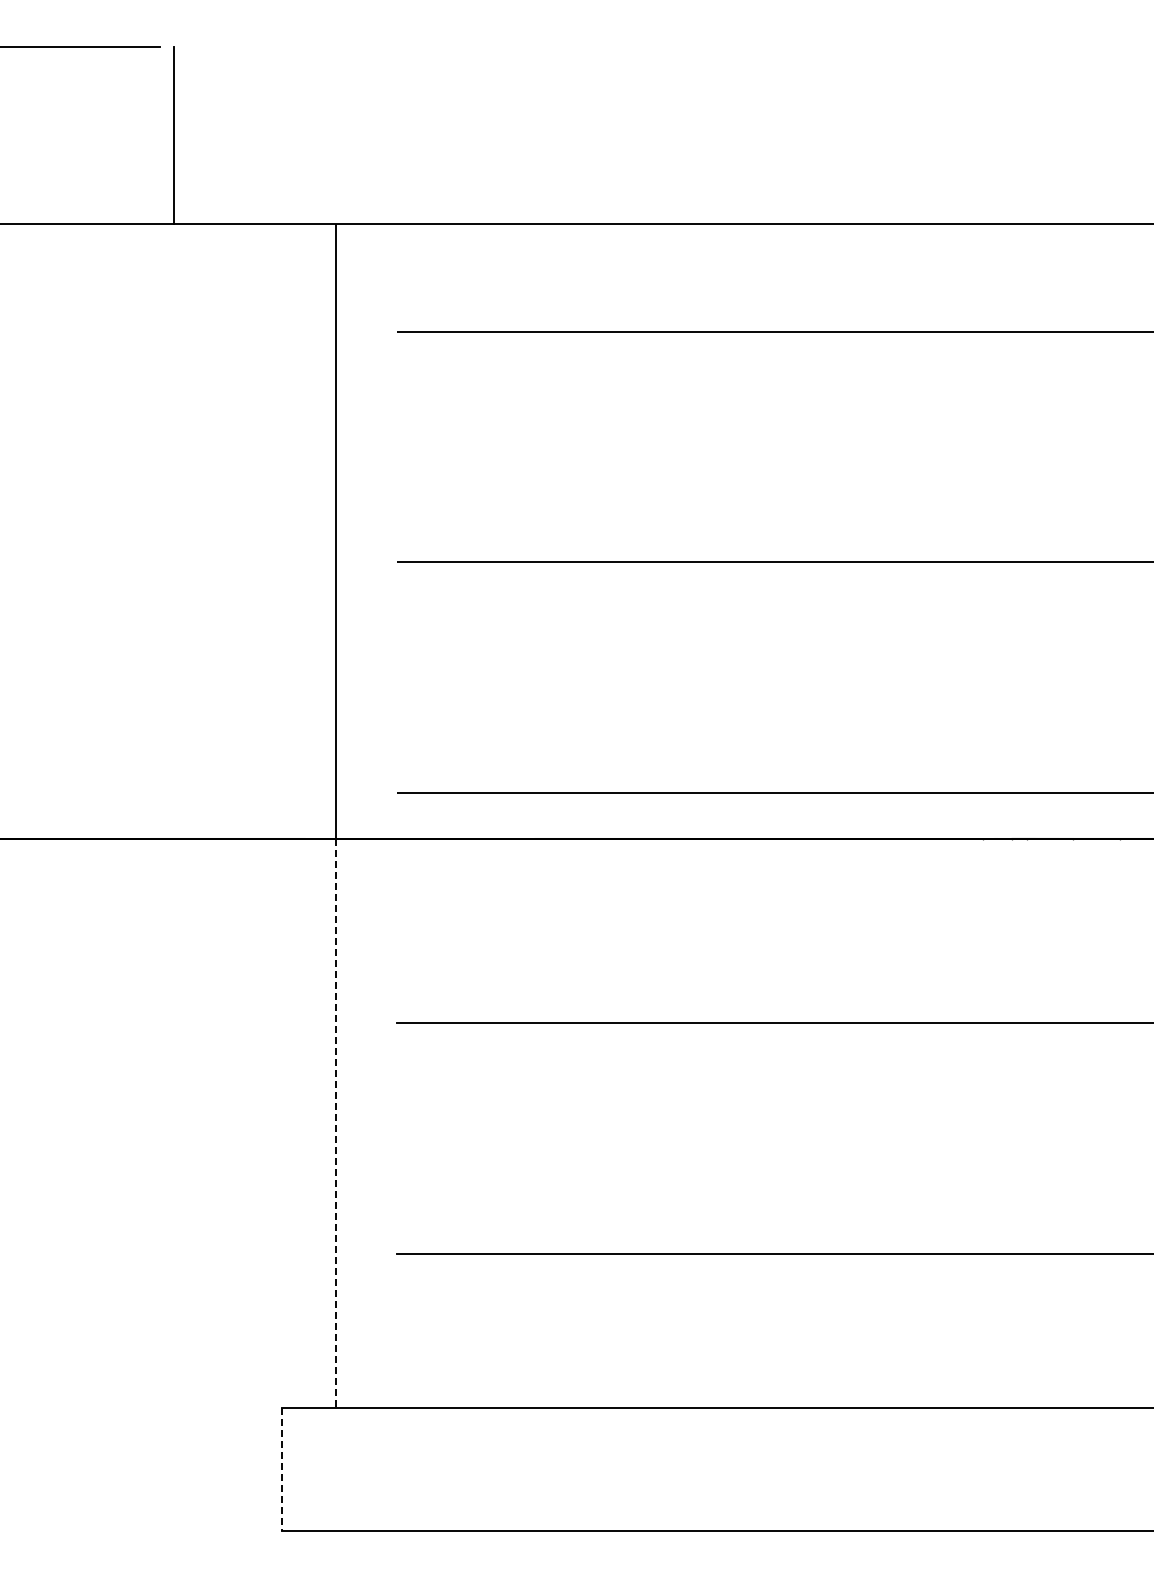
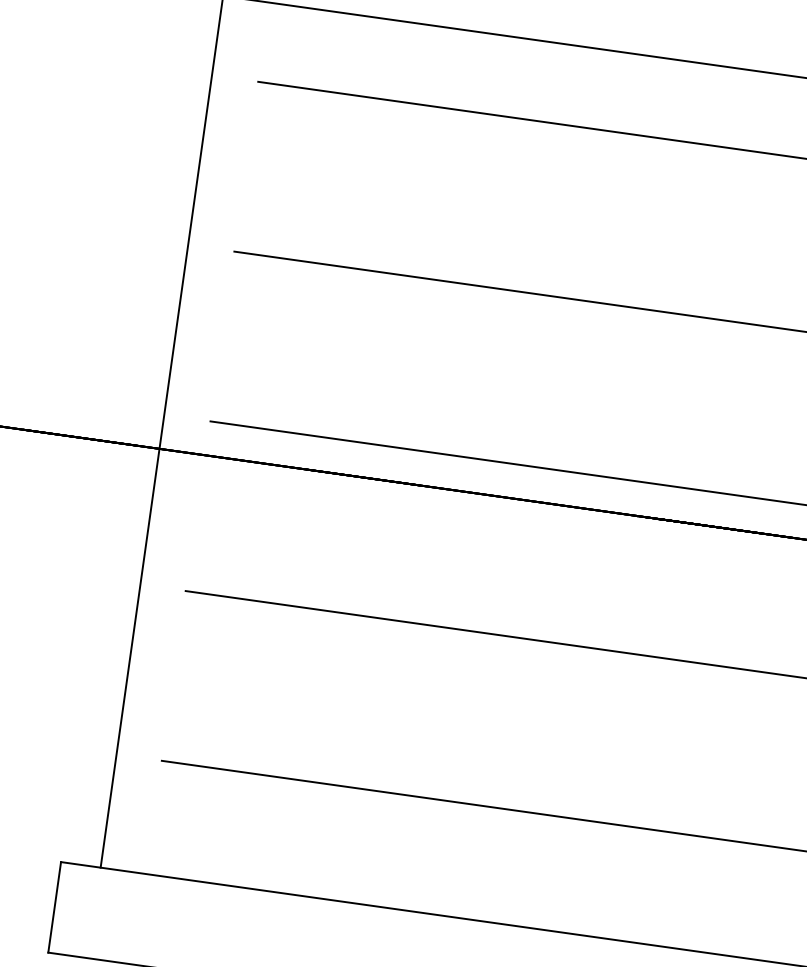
line: (335, 1123) -> (130, 658), dashed -> solid
line: (281, 1469) -> (54, 907), dashed -> solid

